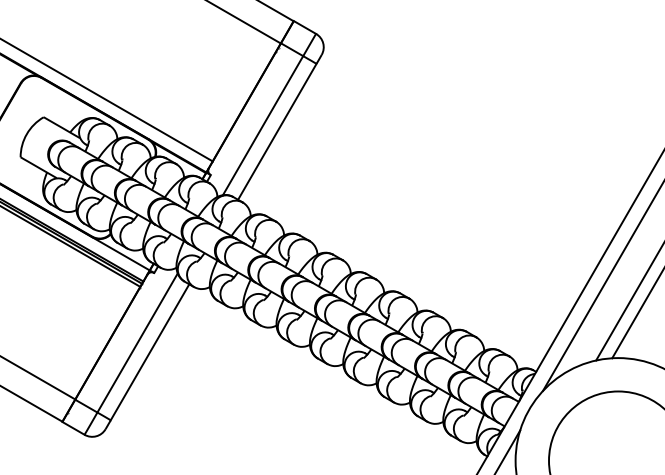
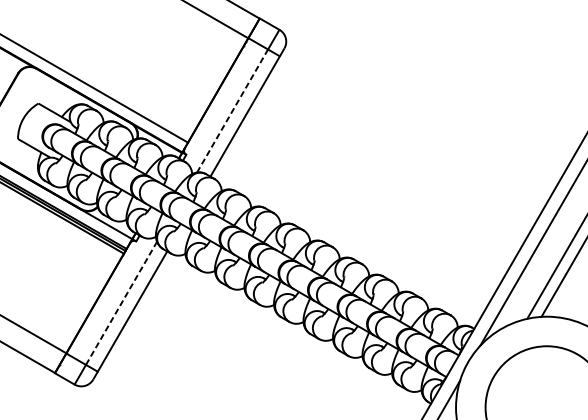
line: (263, 125) -> (232, 110), solid -> dashed
line: (137, 342) -> (121, 302), solid -> dashed

